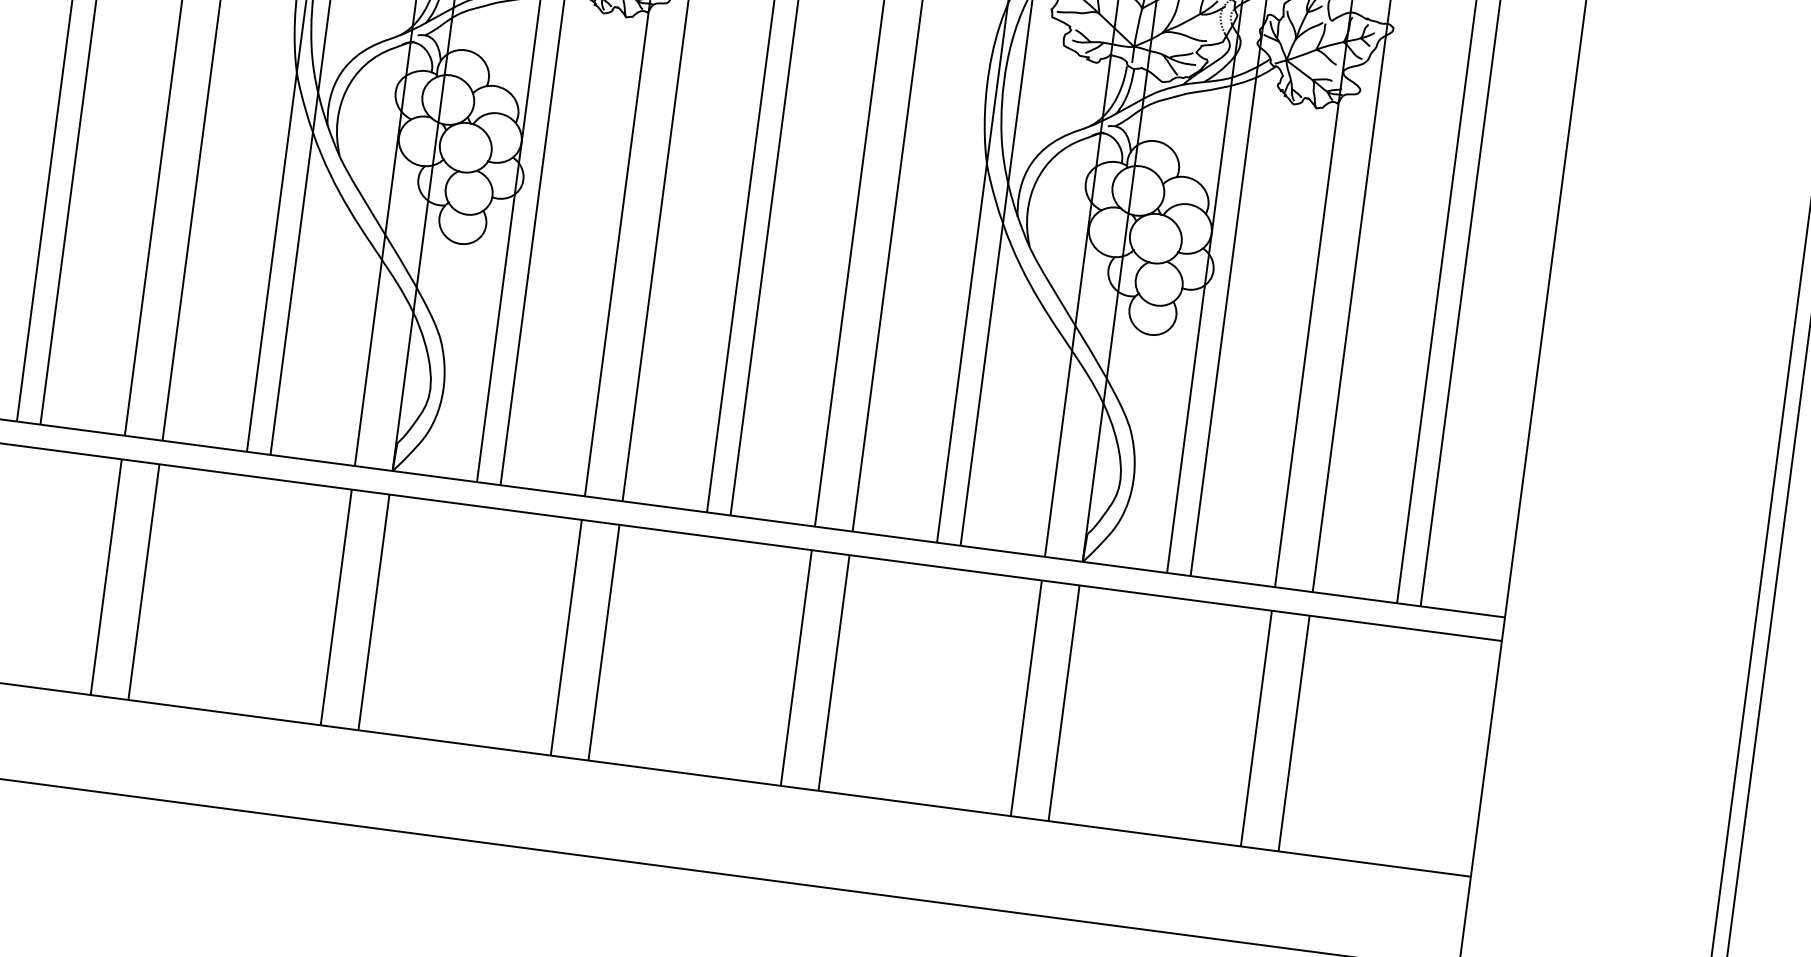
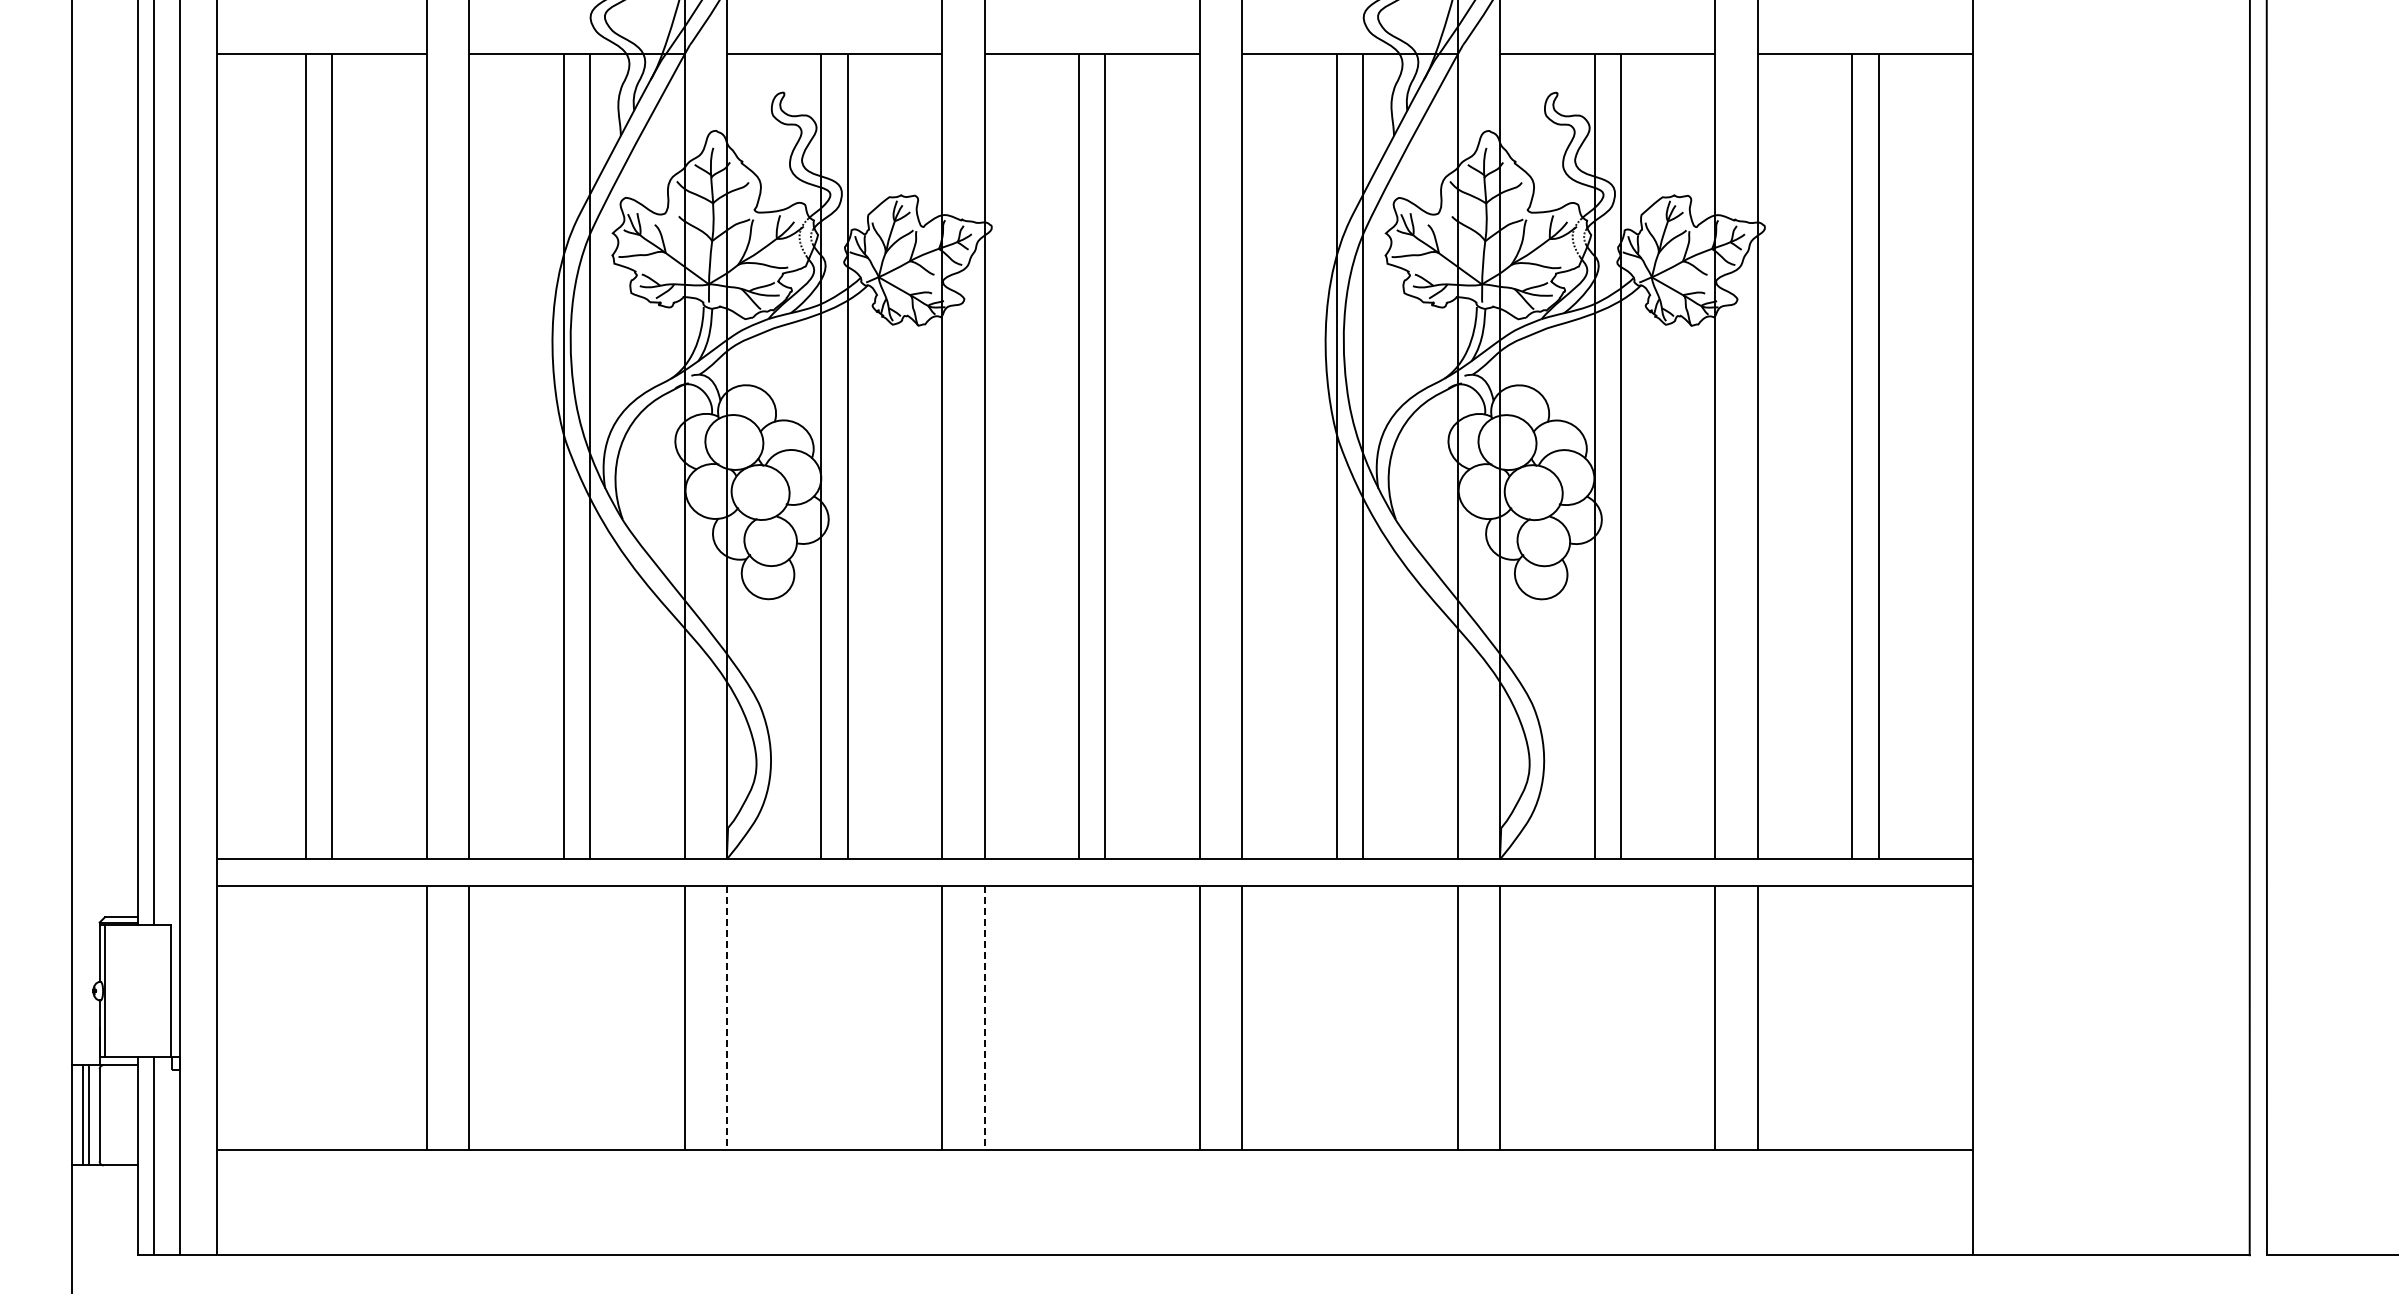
line: (373, 612) -> (726, 1017), solid -> dashed
line: (603, 642) -> (984, 1017), solid -> dashed

